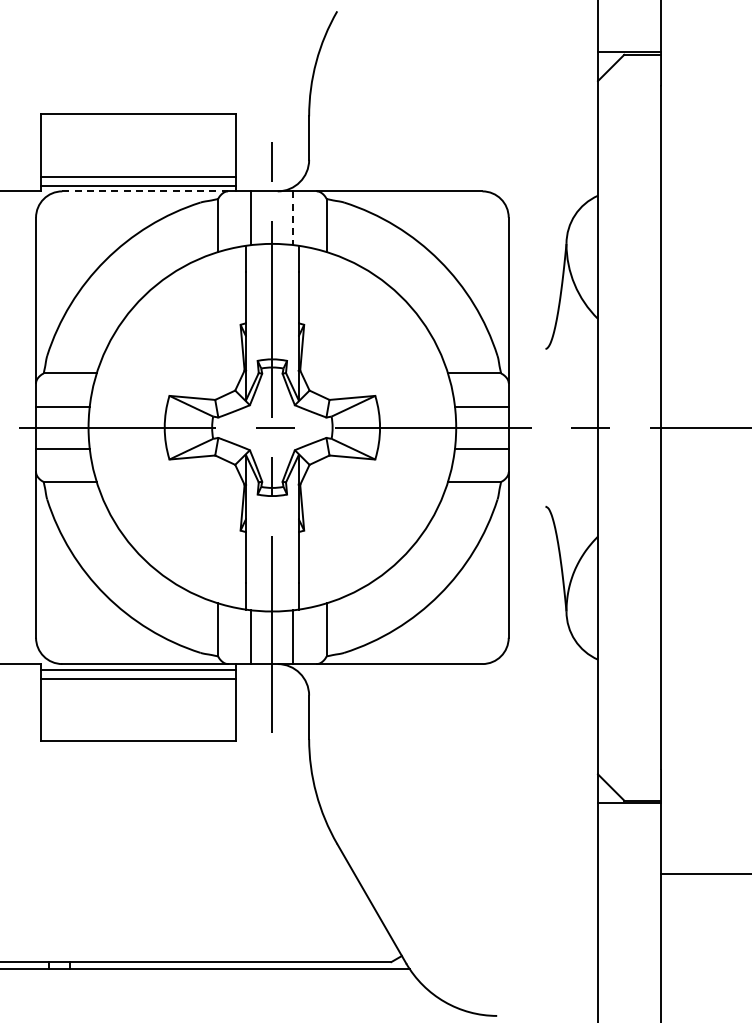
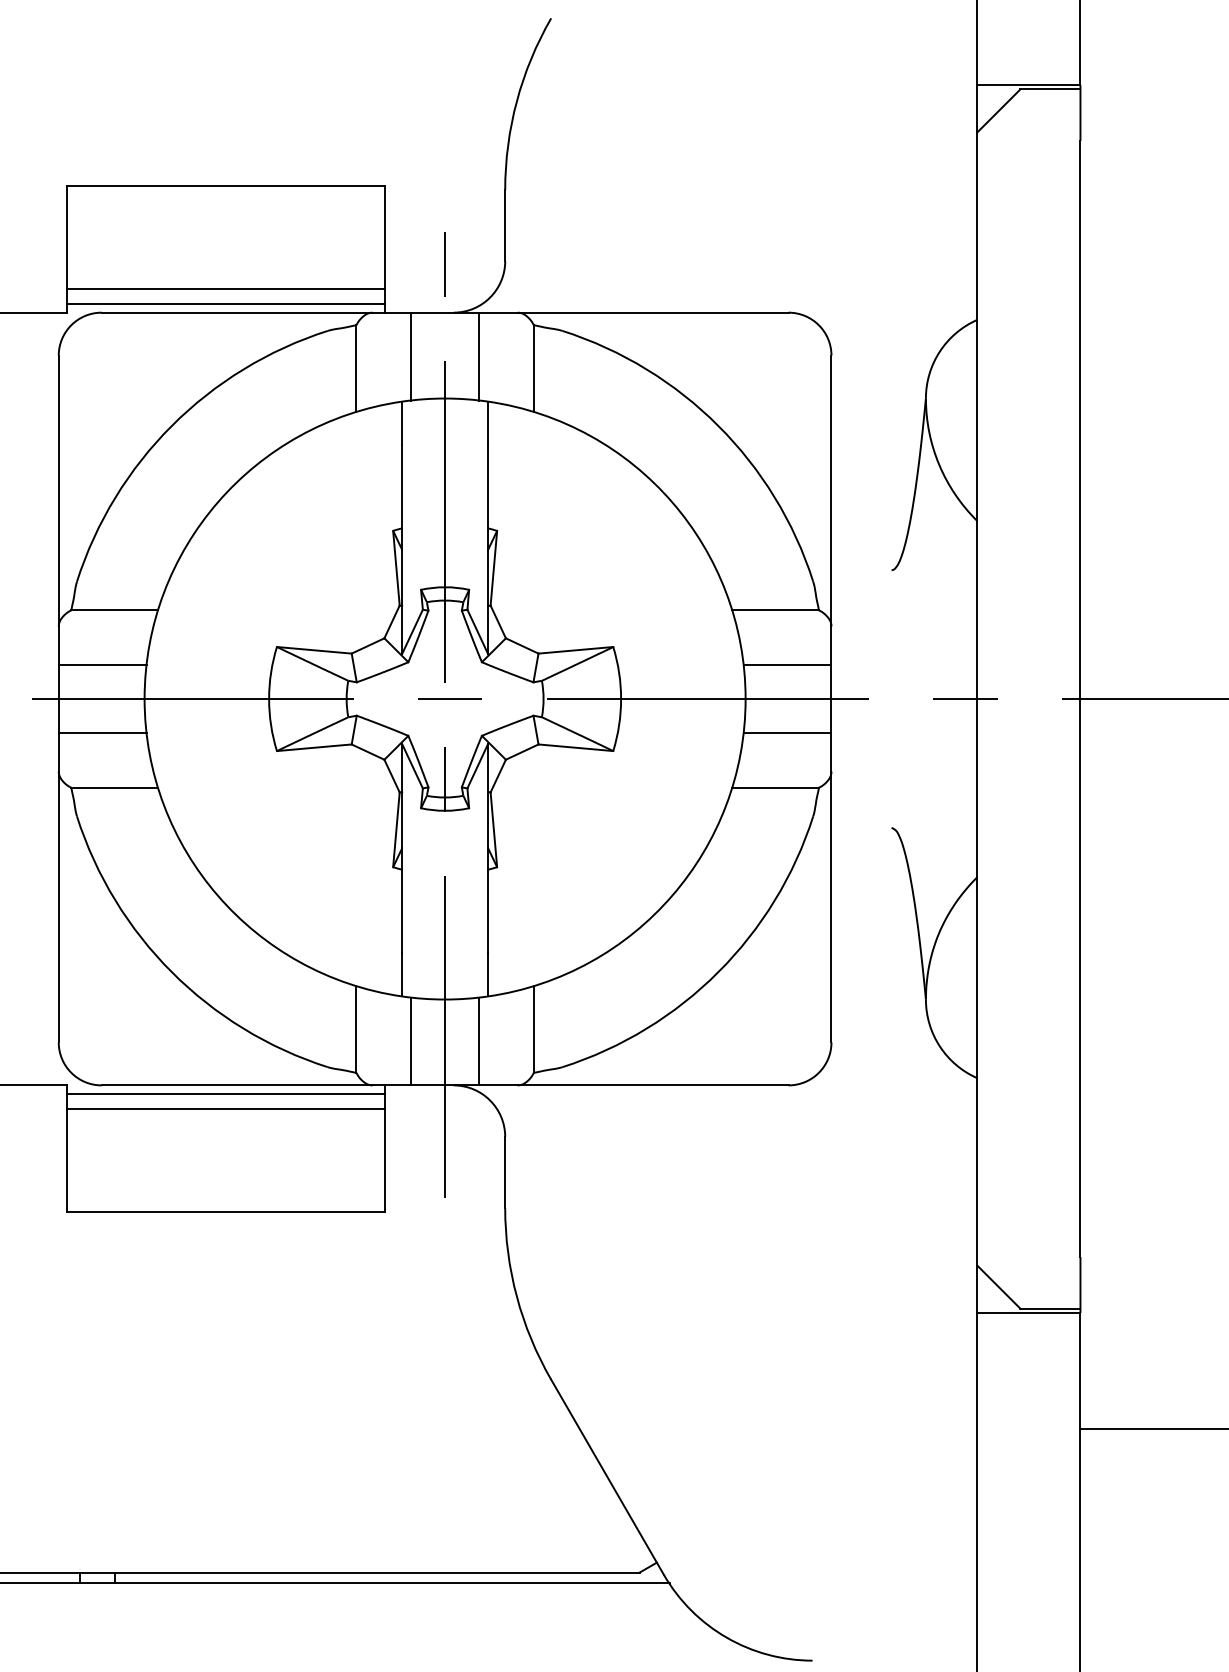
line: (145, 191) -> (237, 312), dashed -> solid
line: (293, 218) -> (479, 357), dashed -> solid

